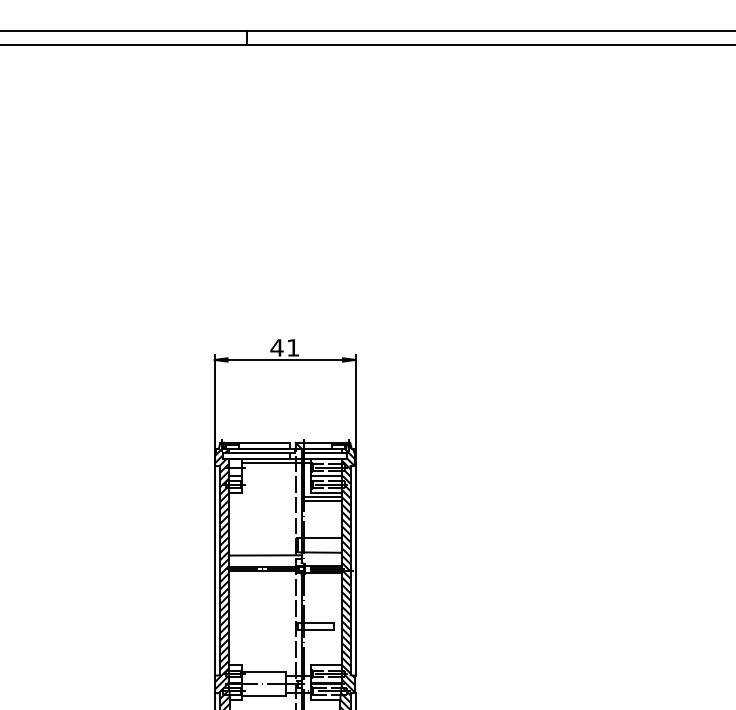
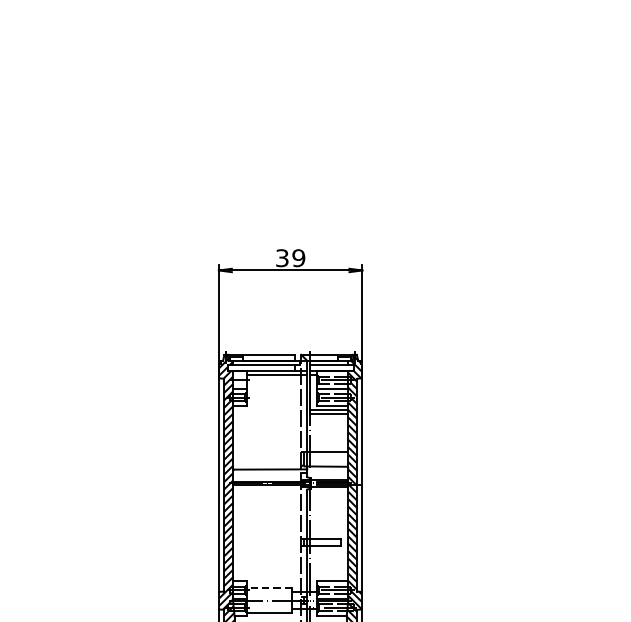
text: (284, 347) -> (289, 257), 41 -> 39
line: (263, 672) -> (268, 588), solid -> dashed

